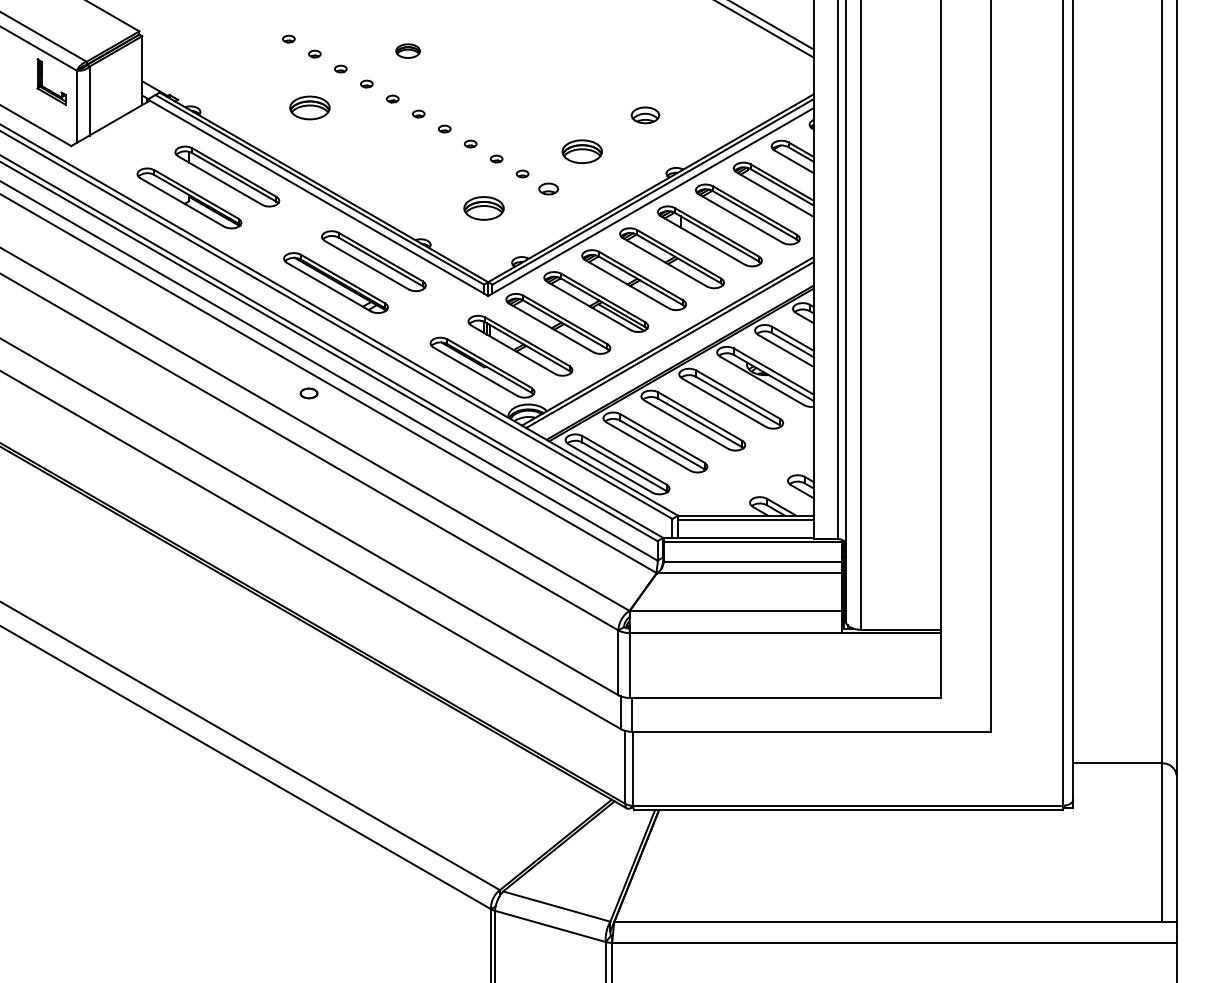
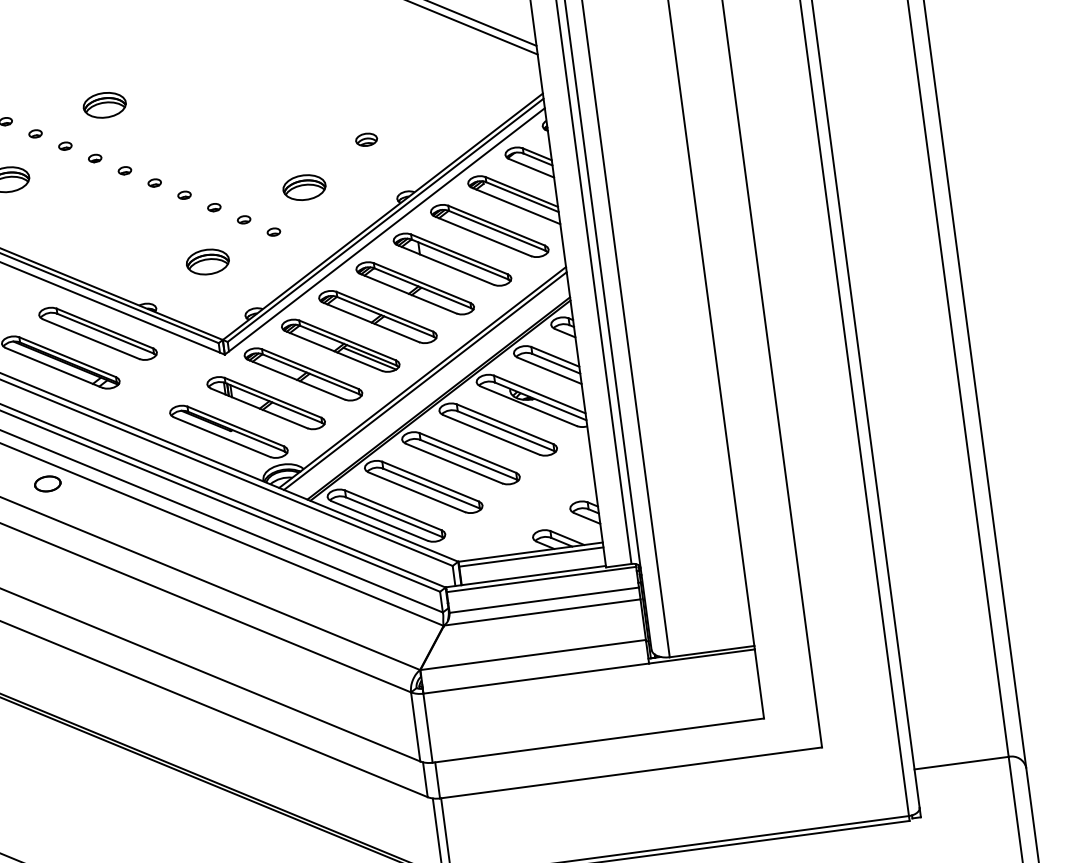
part: (407, 50) -> (103, 104), size x1.67
part: (645, 114) -> (366, 138), size x0.71
part: (548, 188) -> (273, 231), size x0.62
part: (308, 393) -> (47, 484), size x1.43

